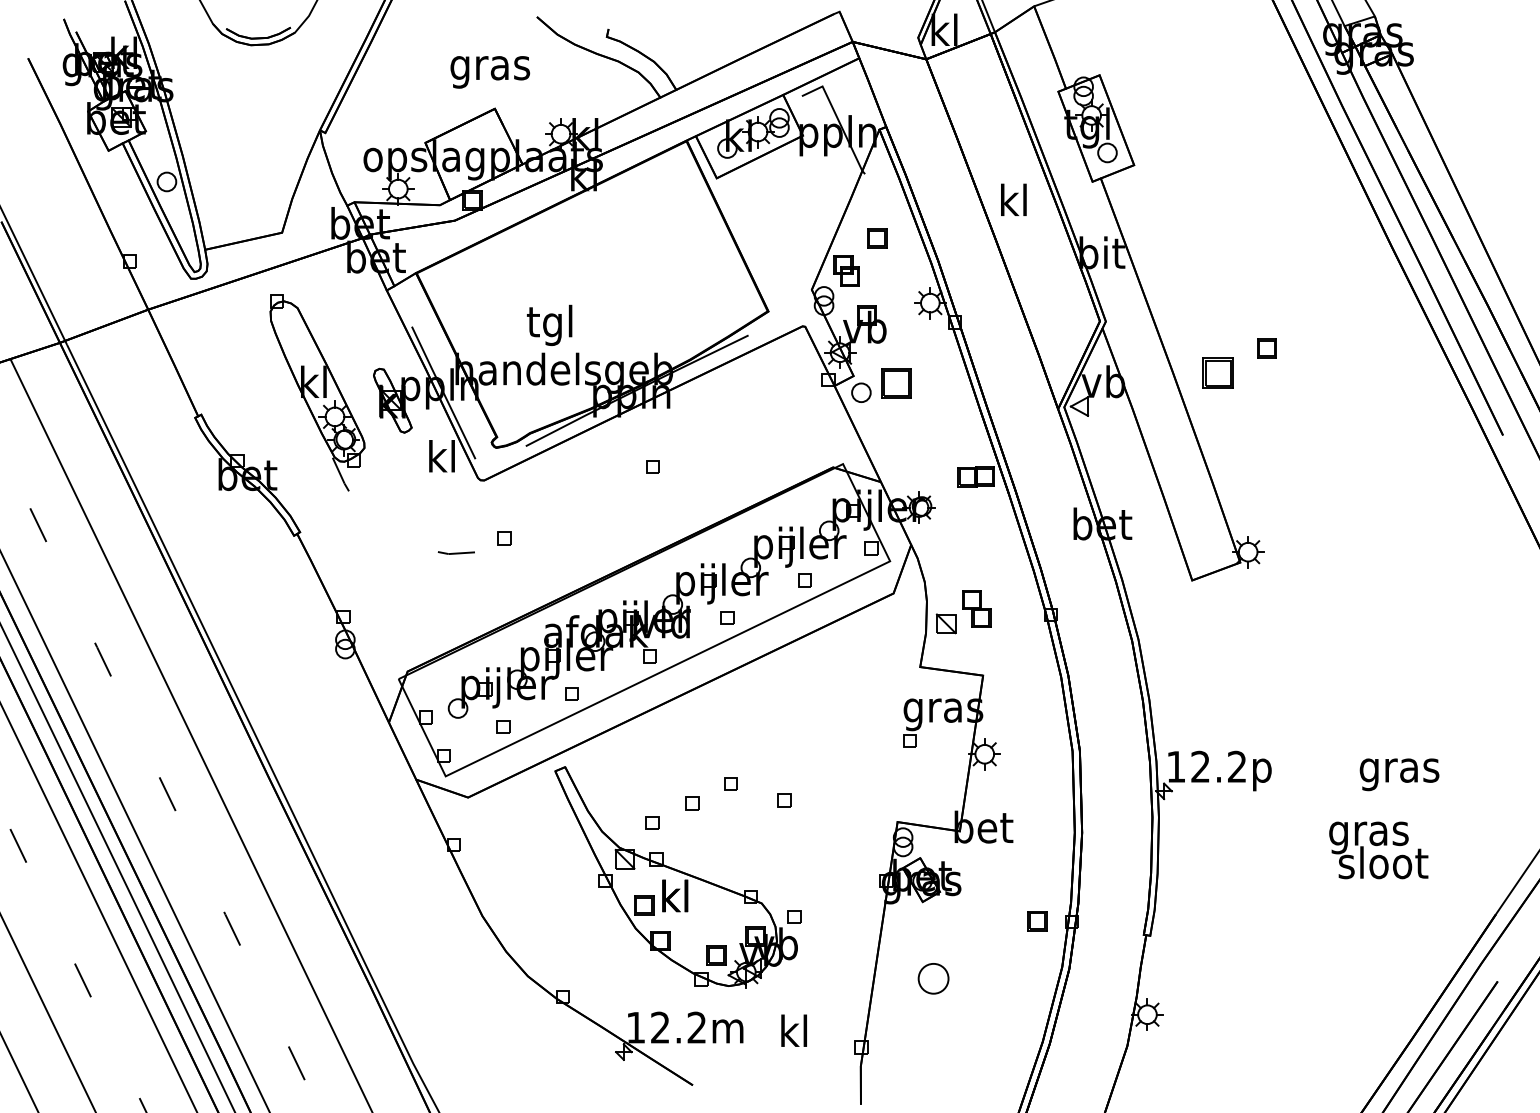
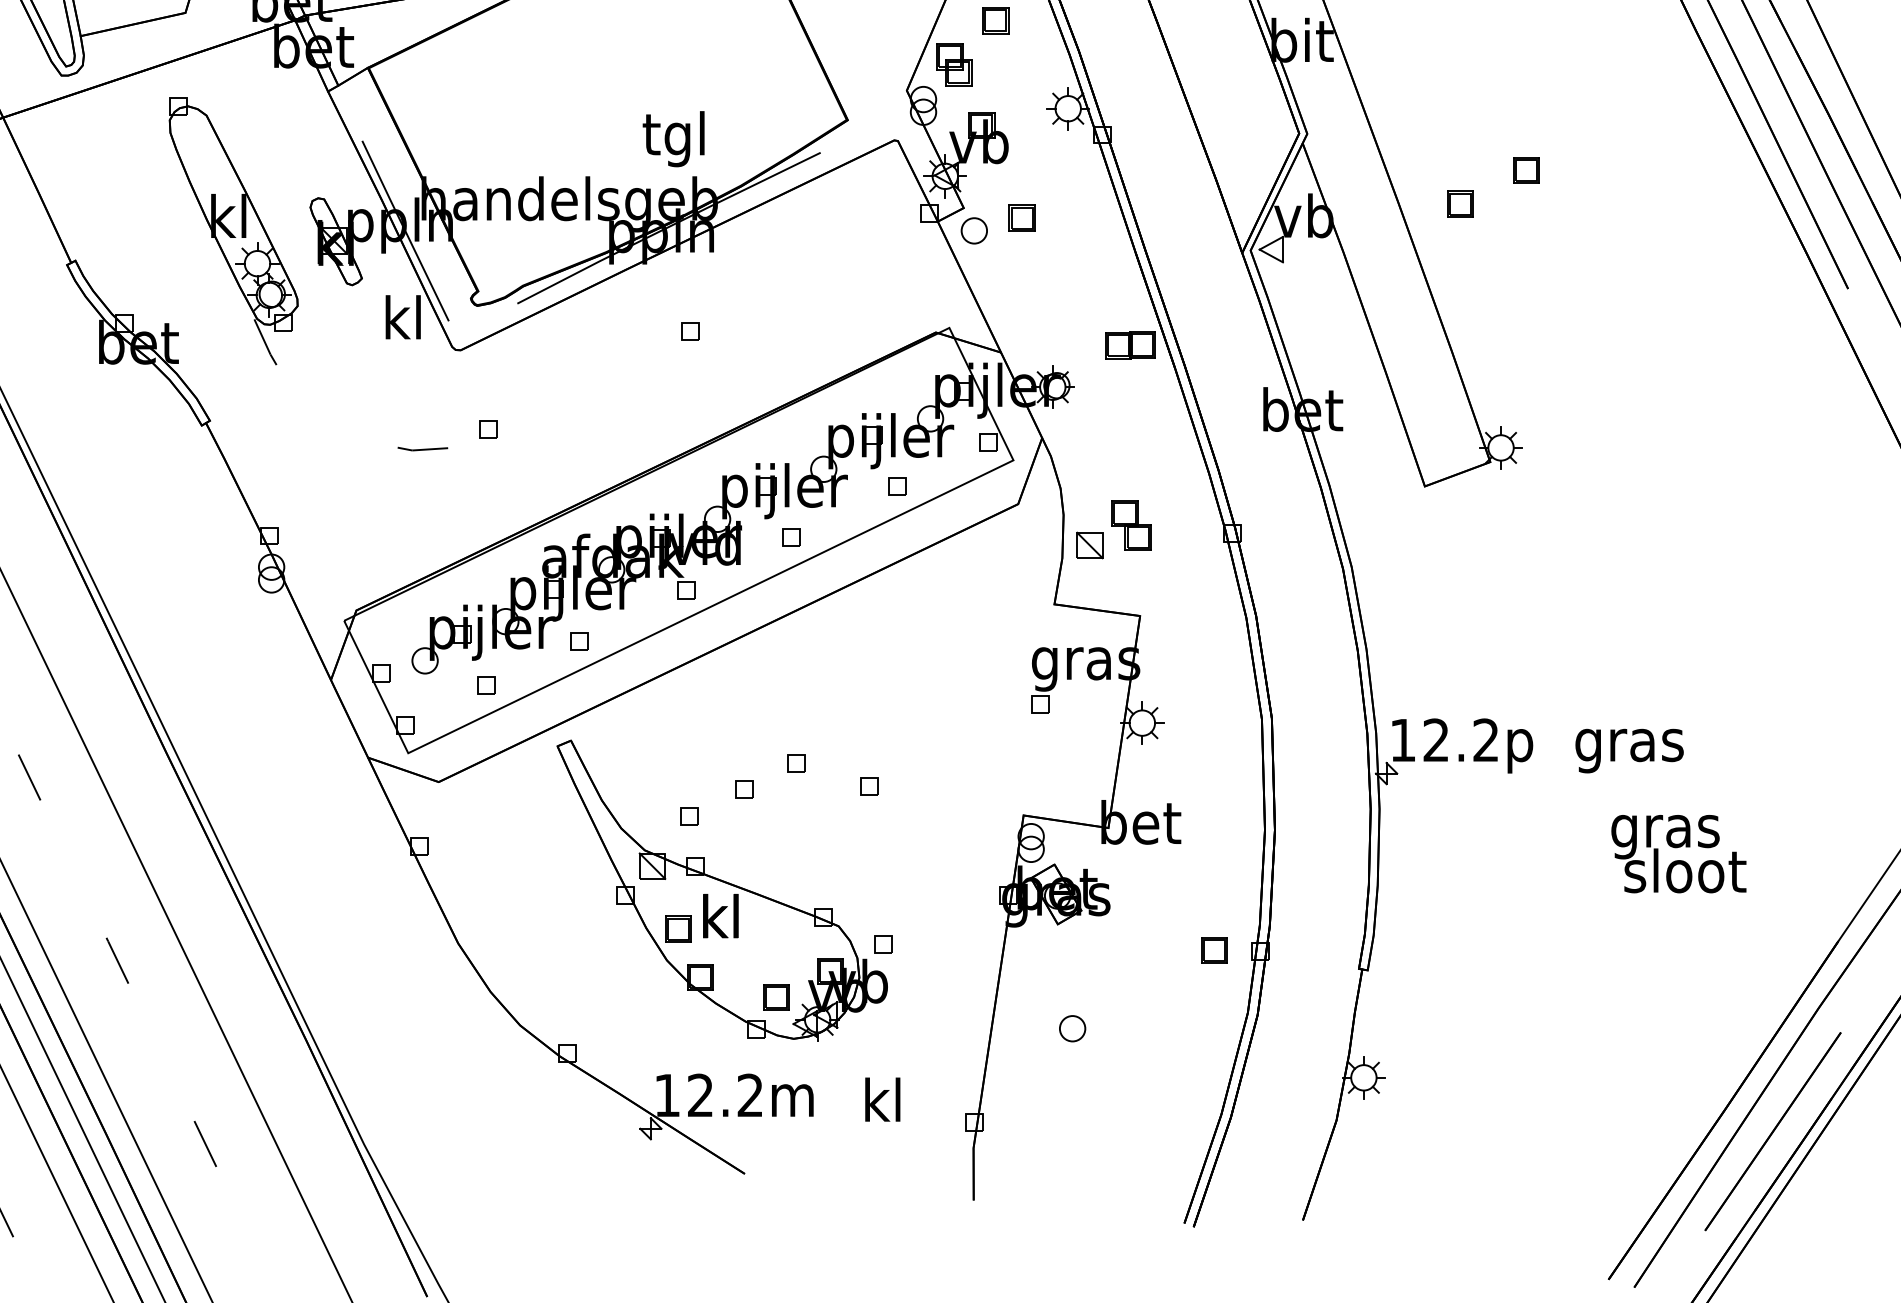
text: (549, 324) -> (673, 137), moved
part: (1218, 372) -> (1460, 203), size x0.62
part: (896, 383) -> (1022, 218), size x0.62
text: (1399, 774) -> (1629, 750), moved
part: (933, 978) -> (1072, 1028), size x0.62

